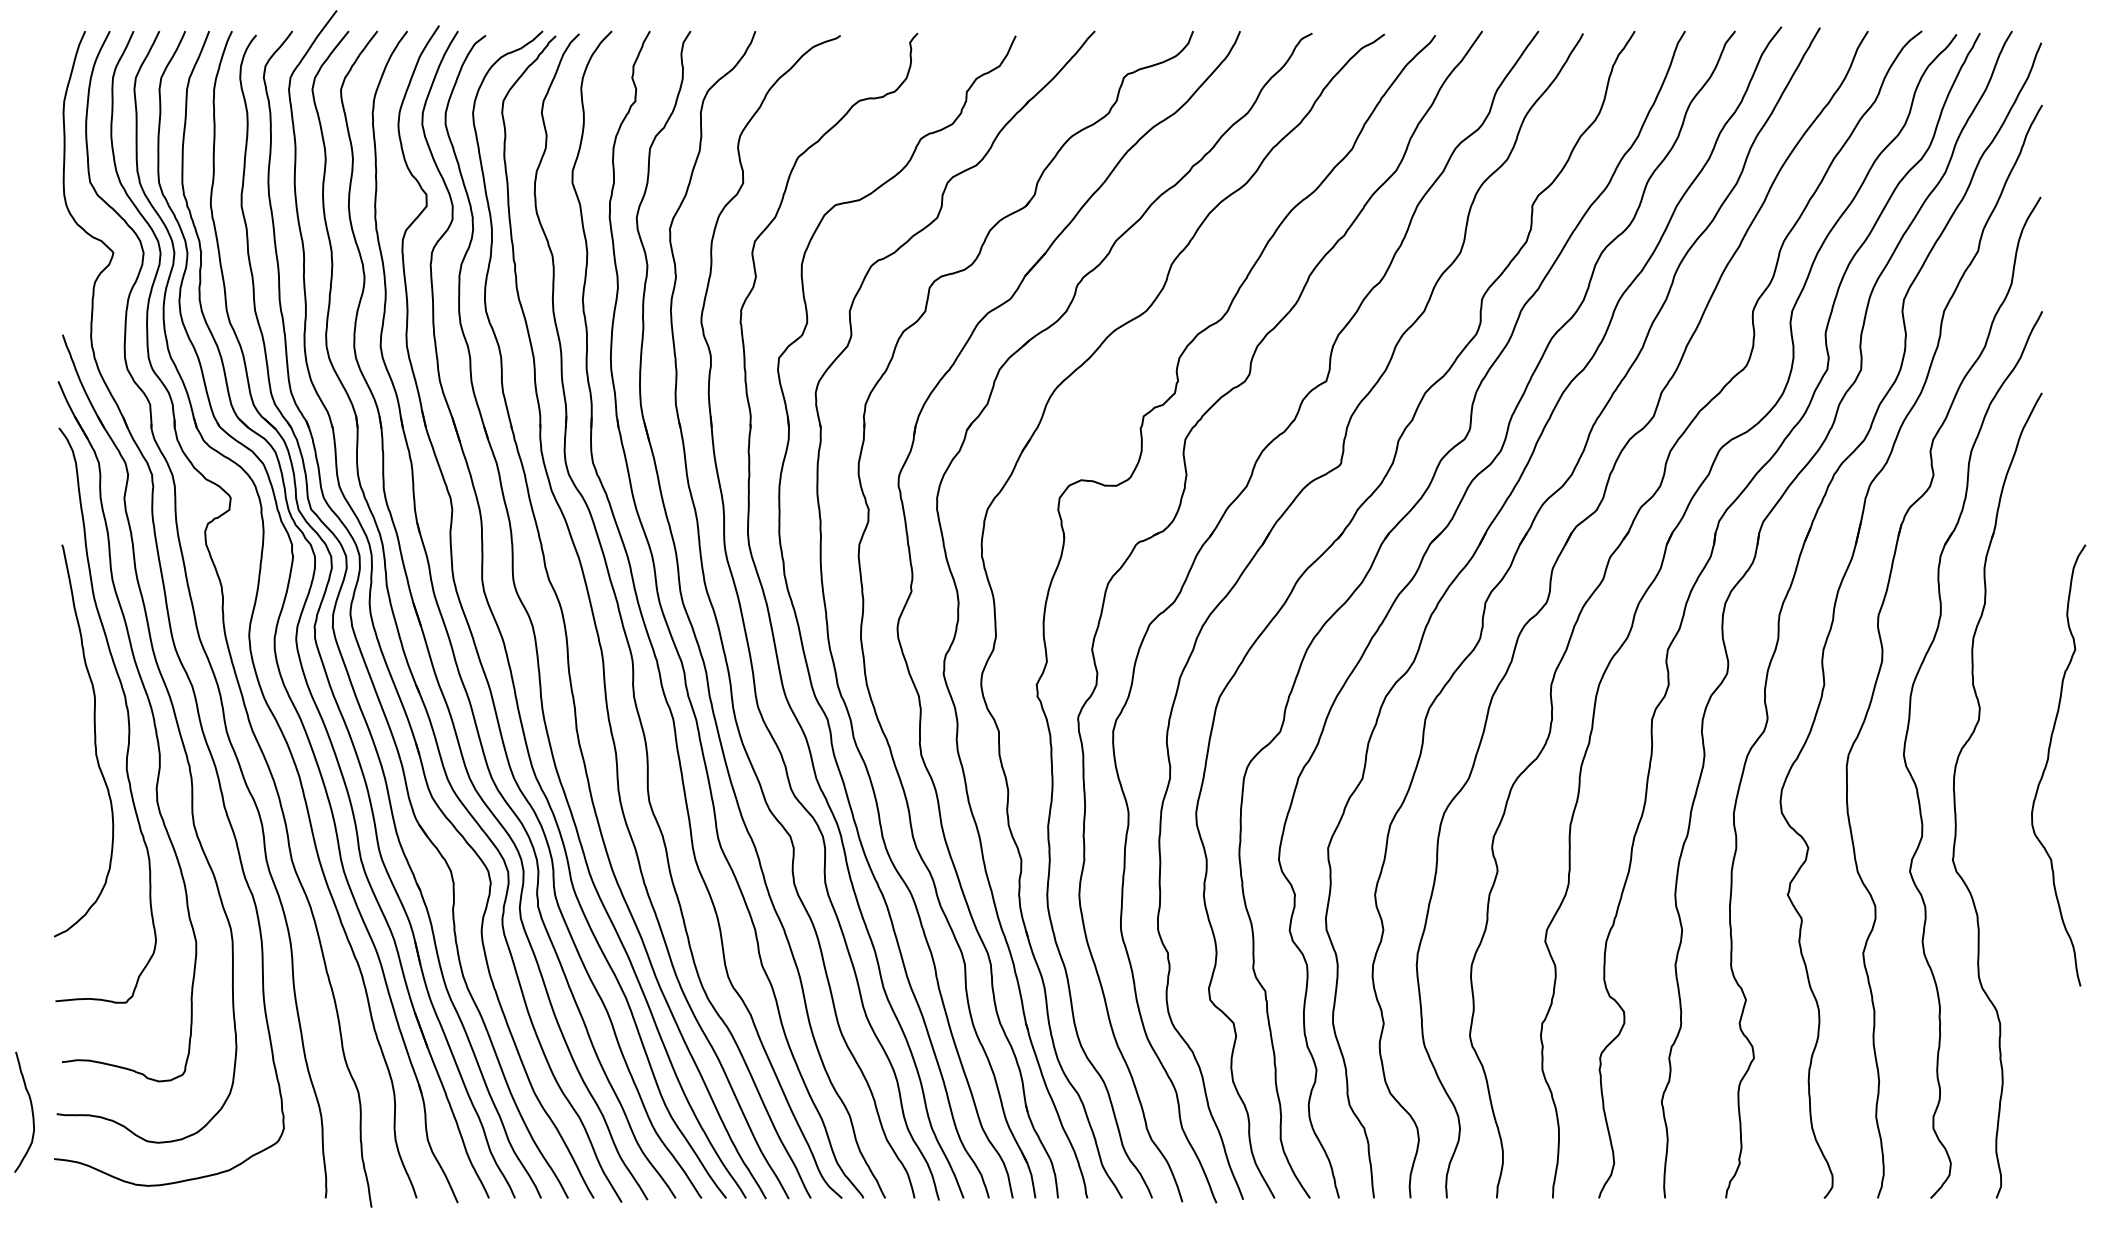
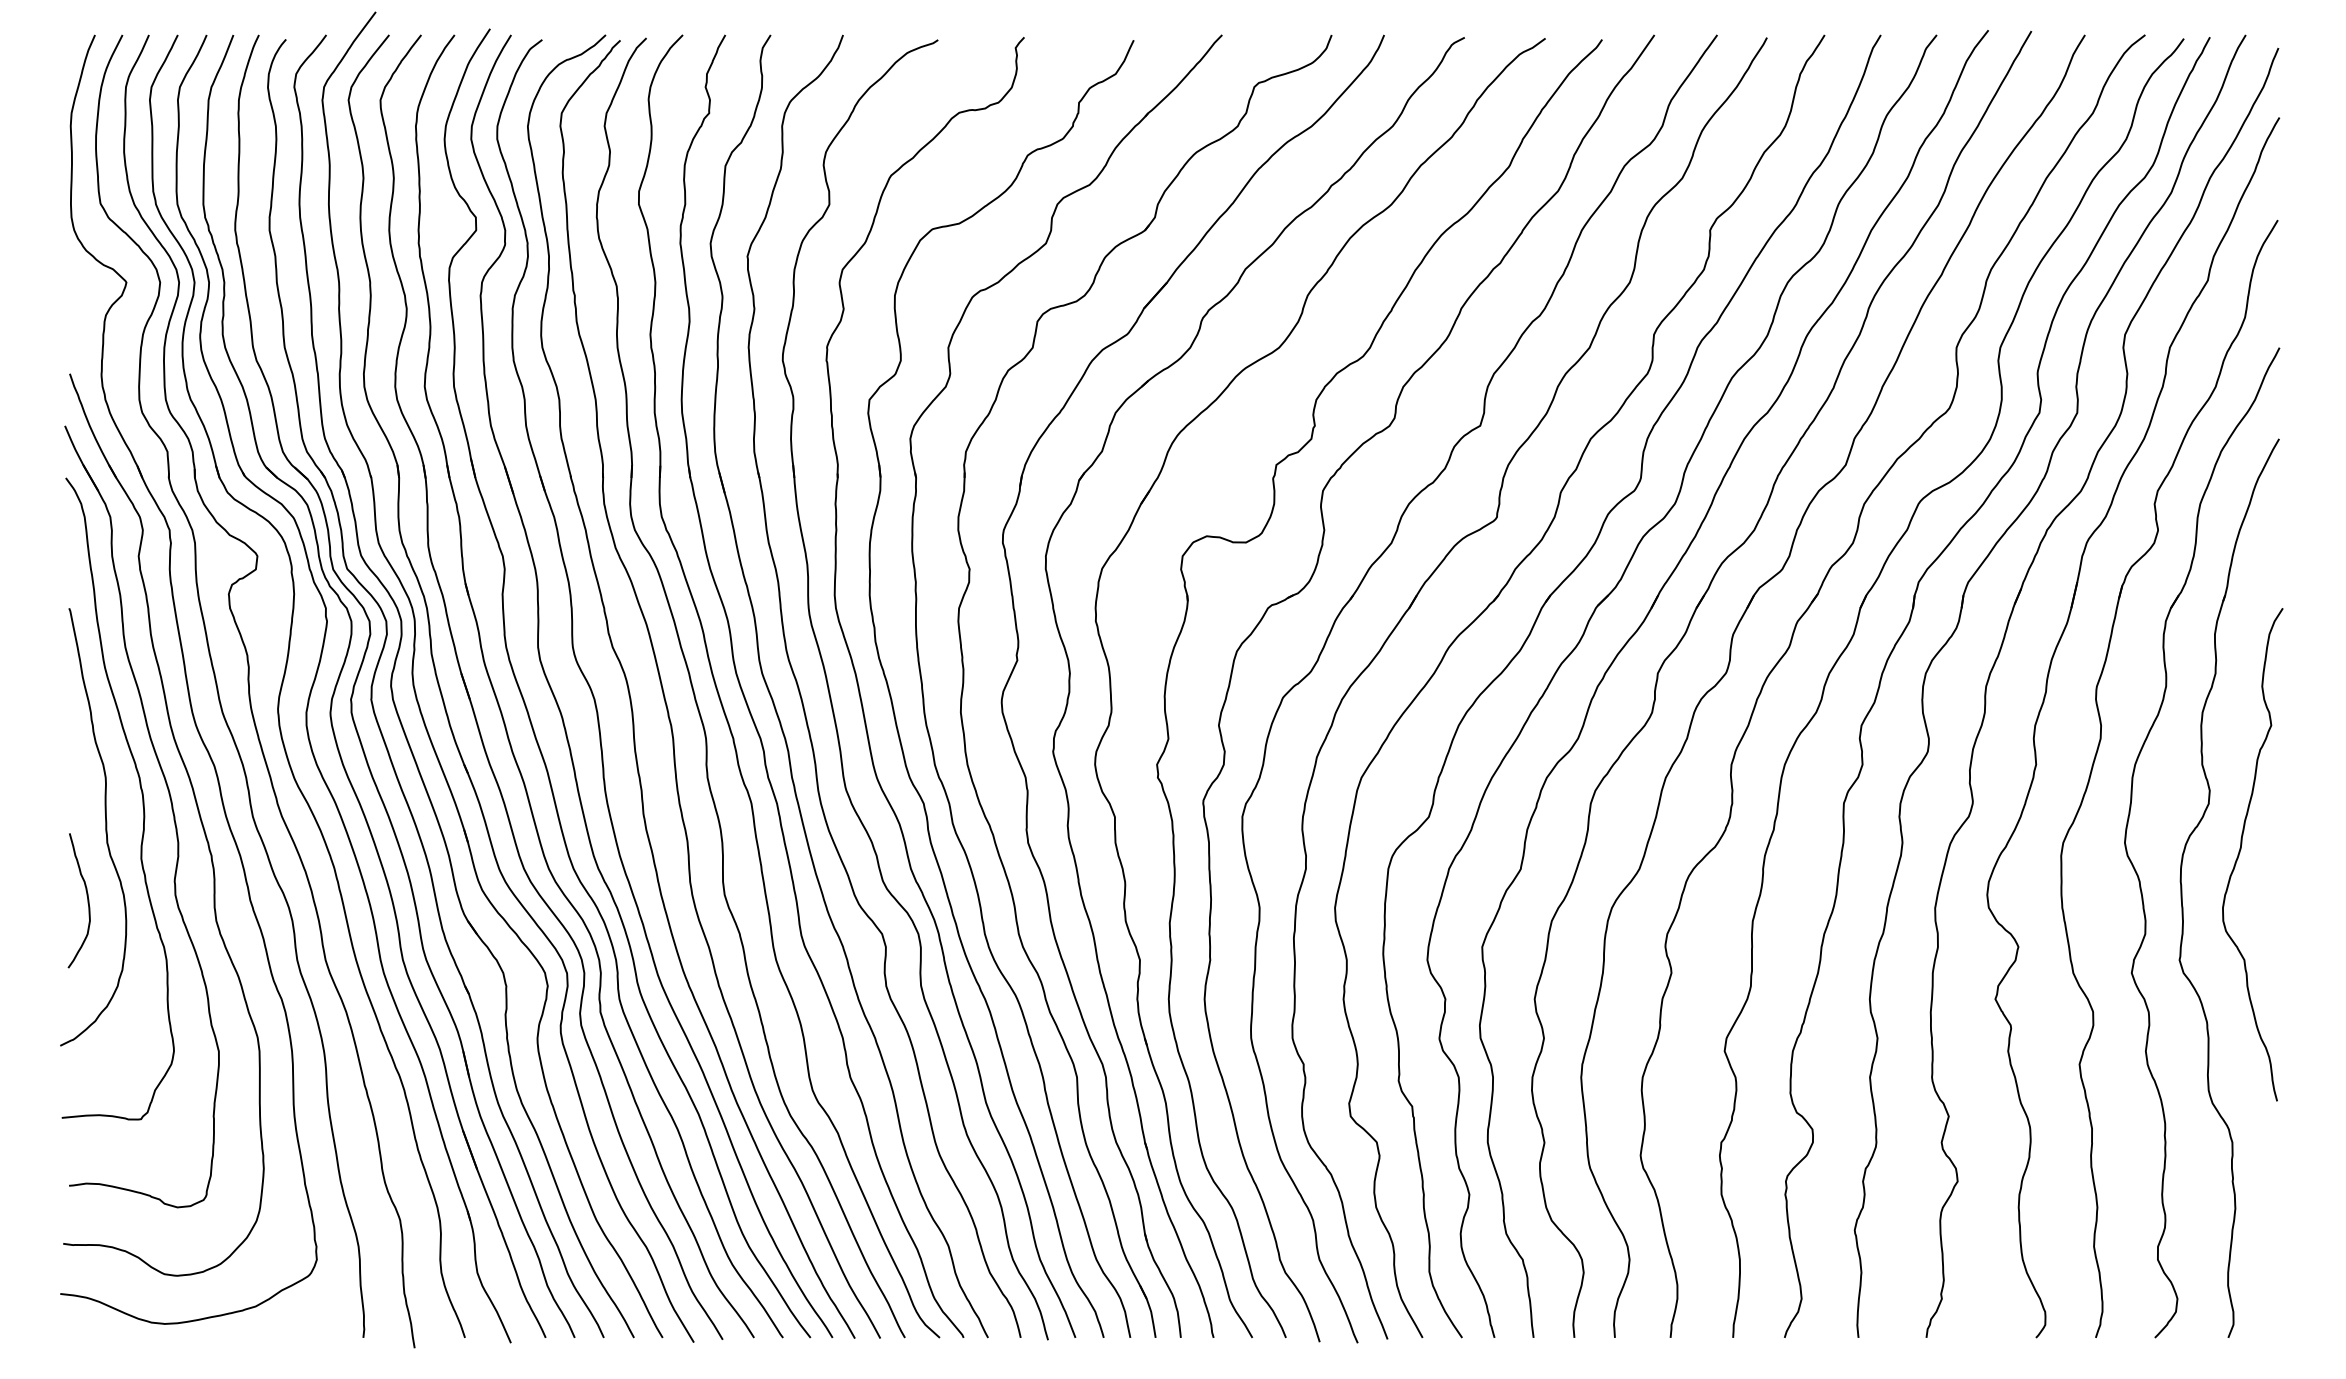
curve: (2048, 760) -> (2241, 849), moved
curve: (31, 1108) -> (86, 896), moved

